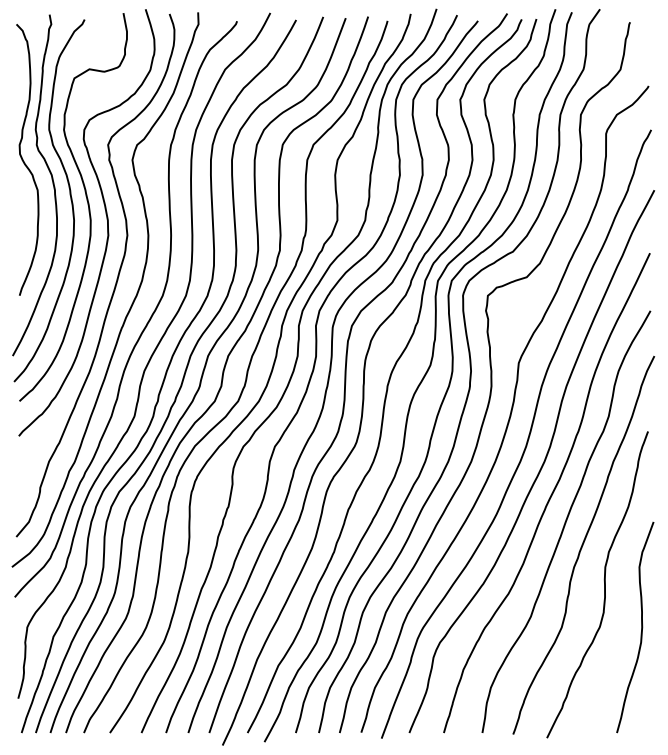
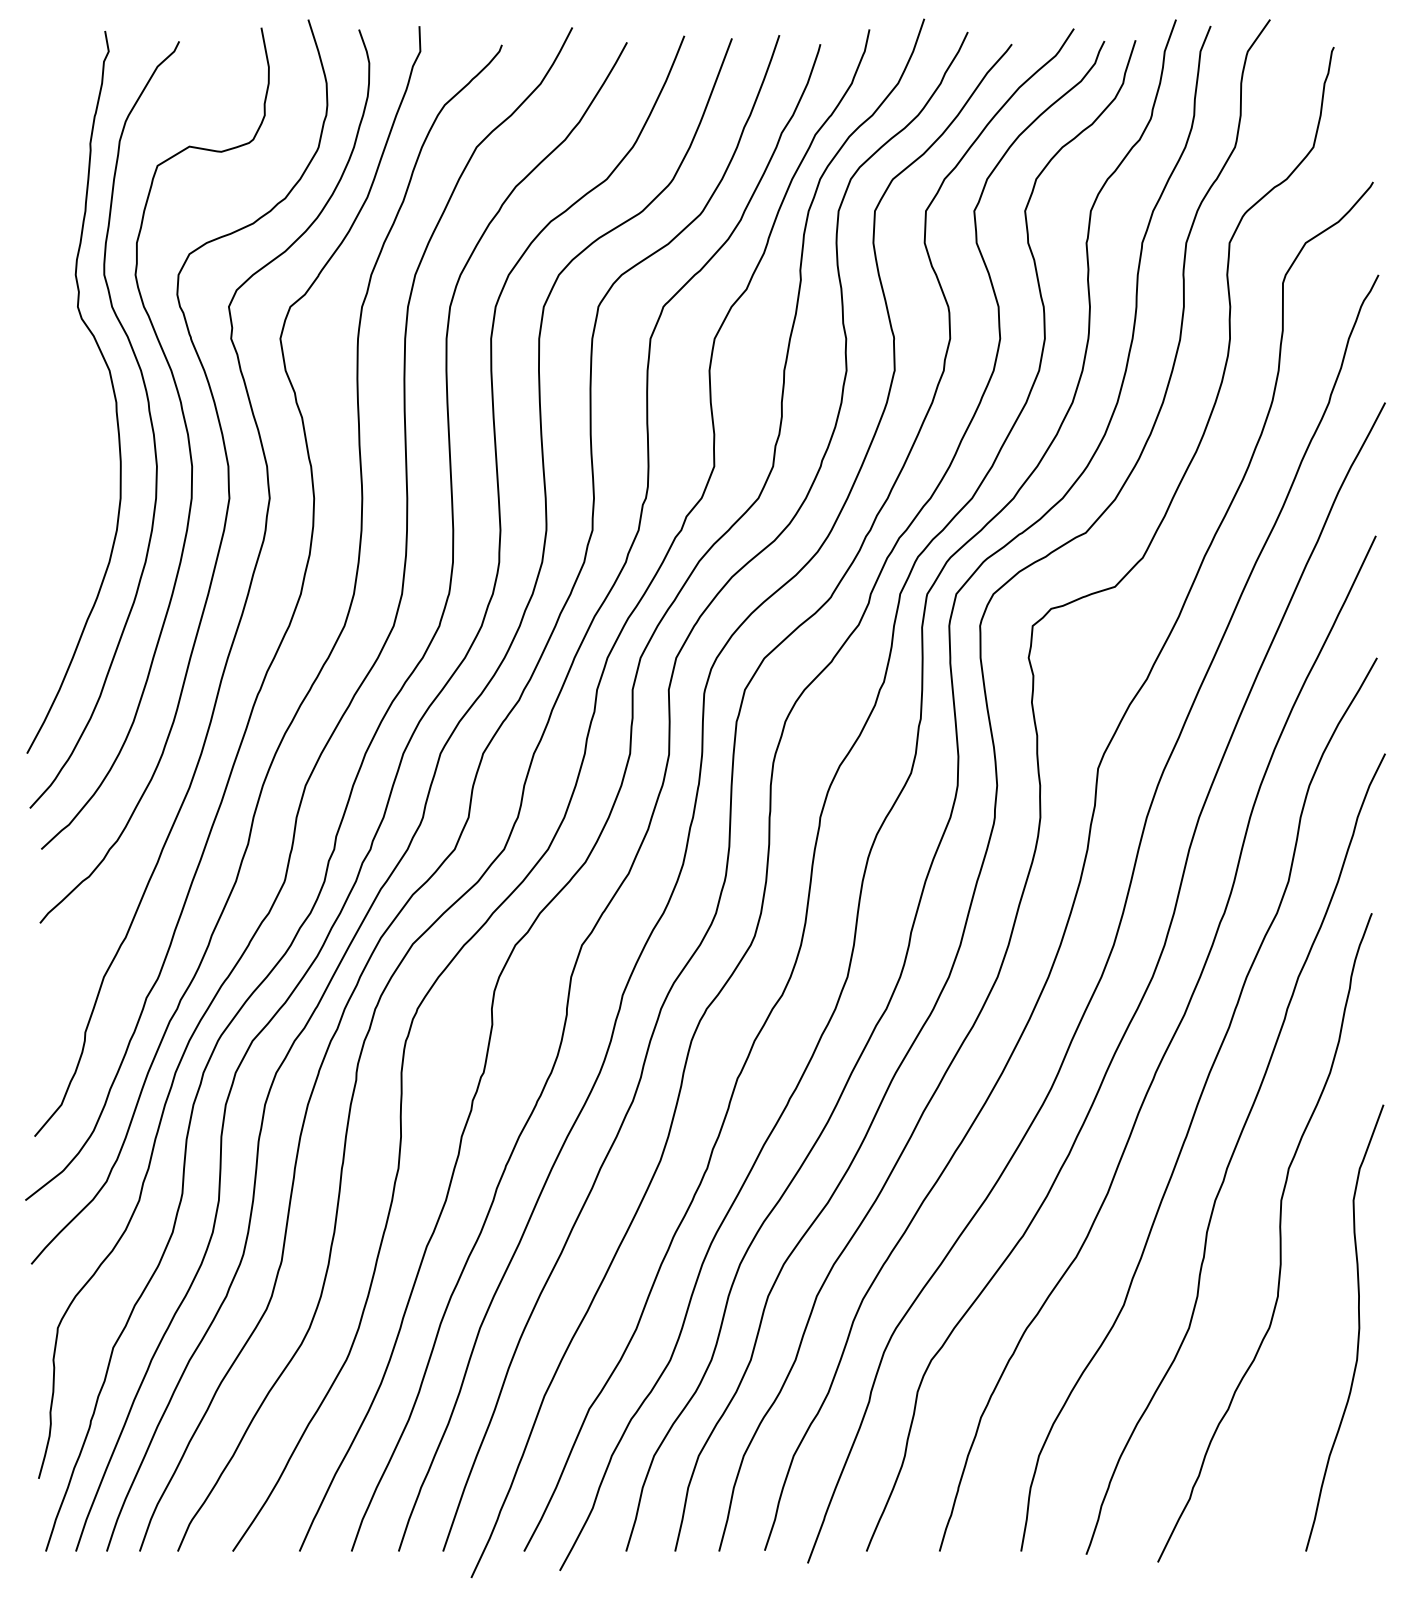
curve: (24, 161) -> (51, 341), removed

